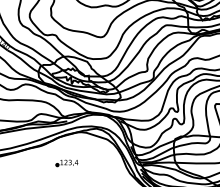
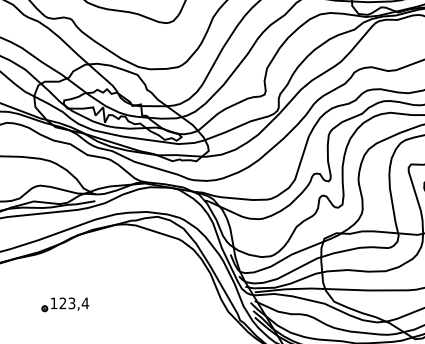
part: (66, 163) -> (64, 305), moved

